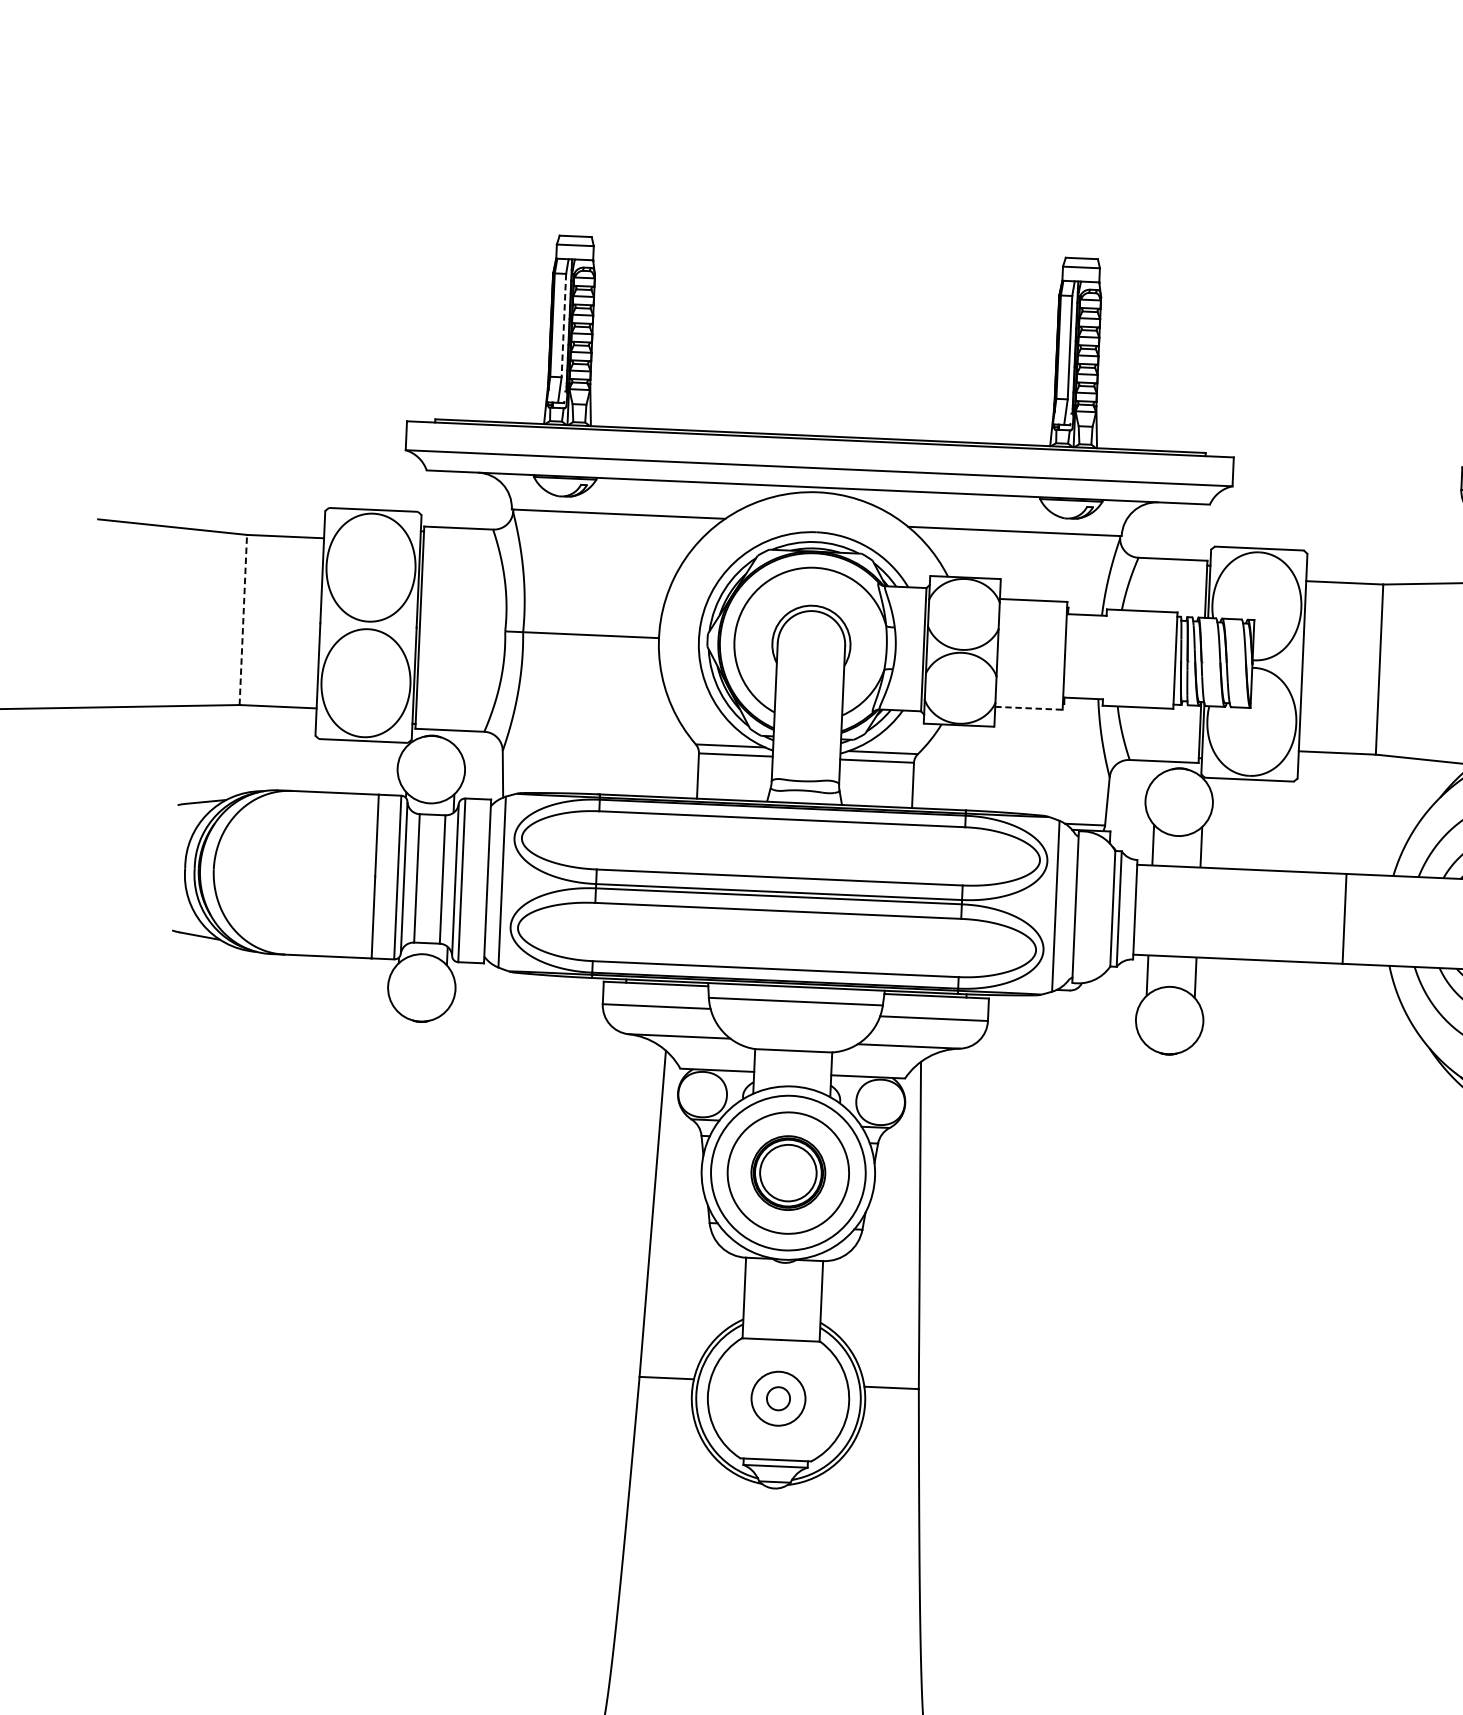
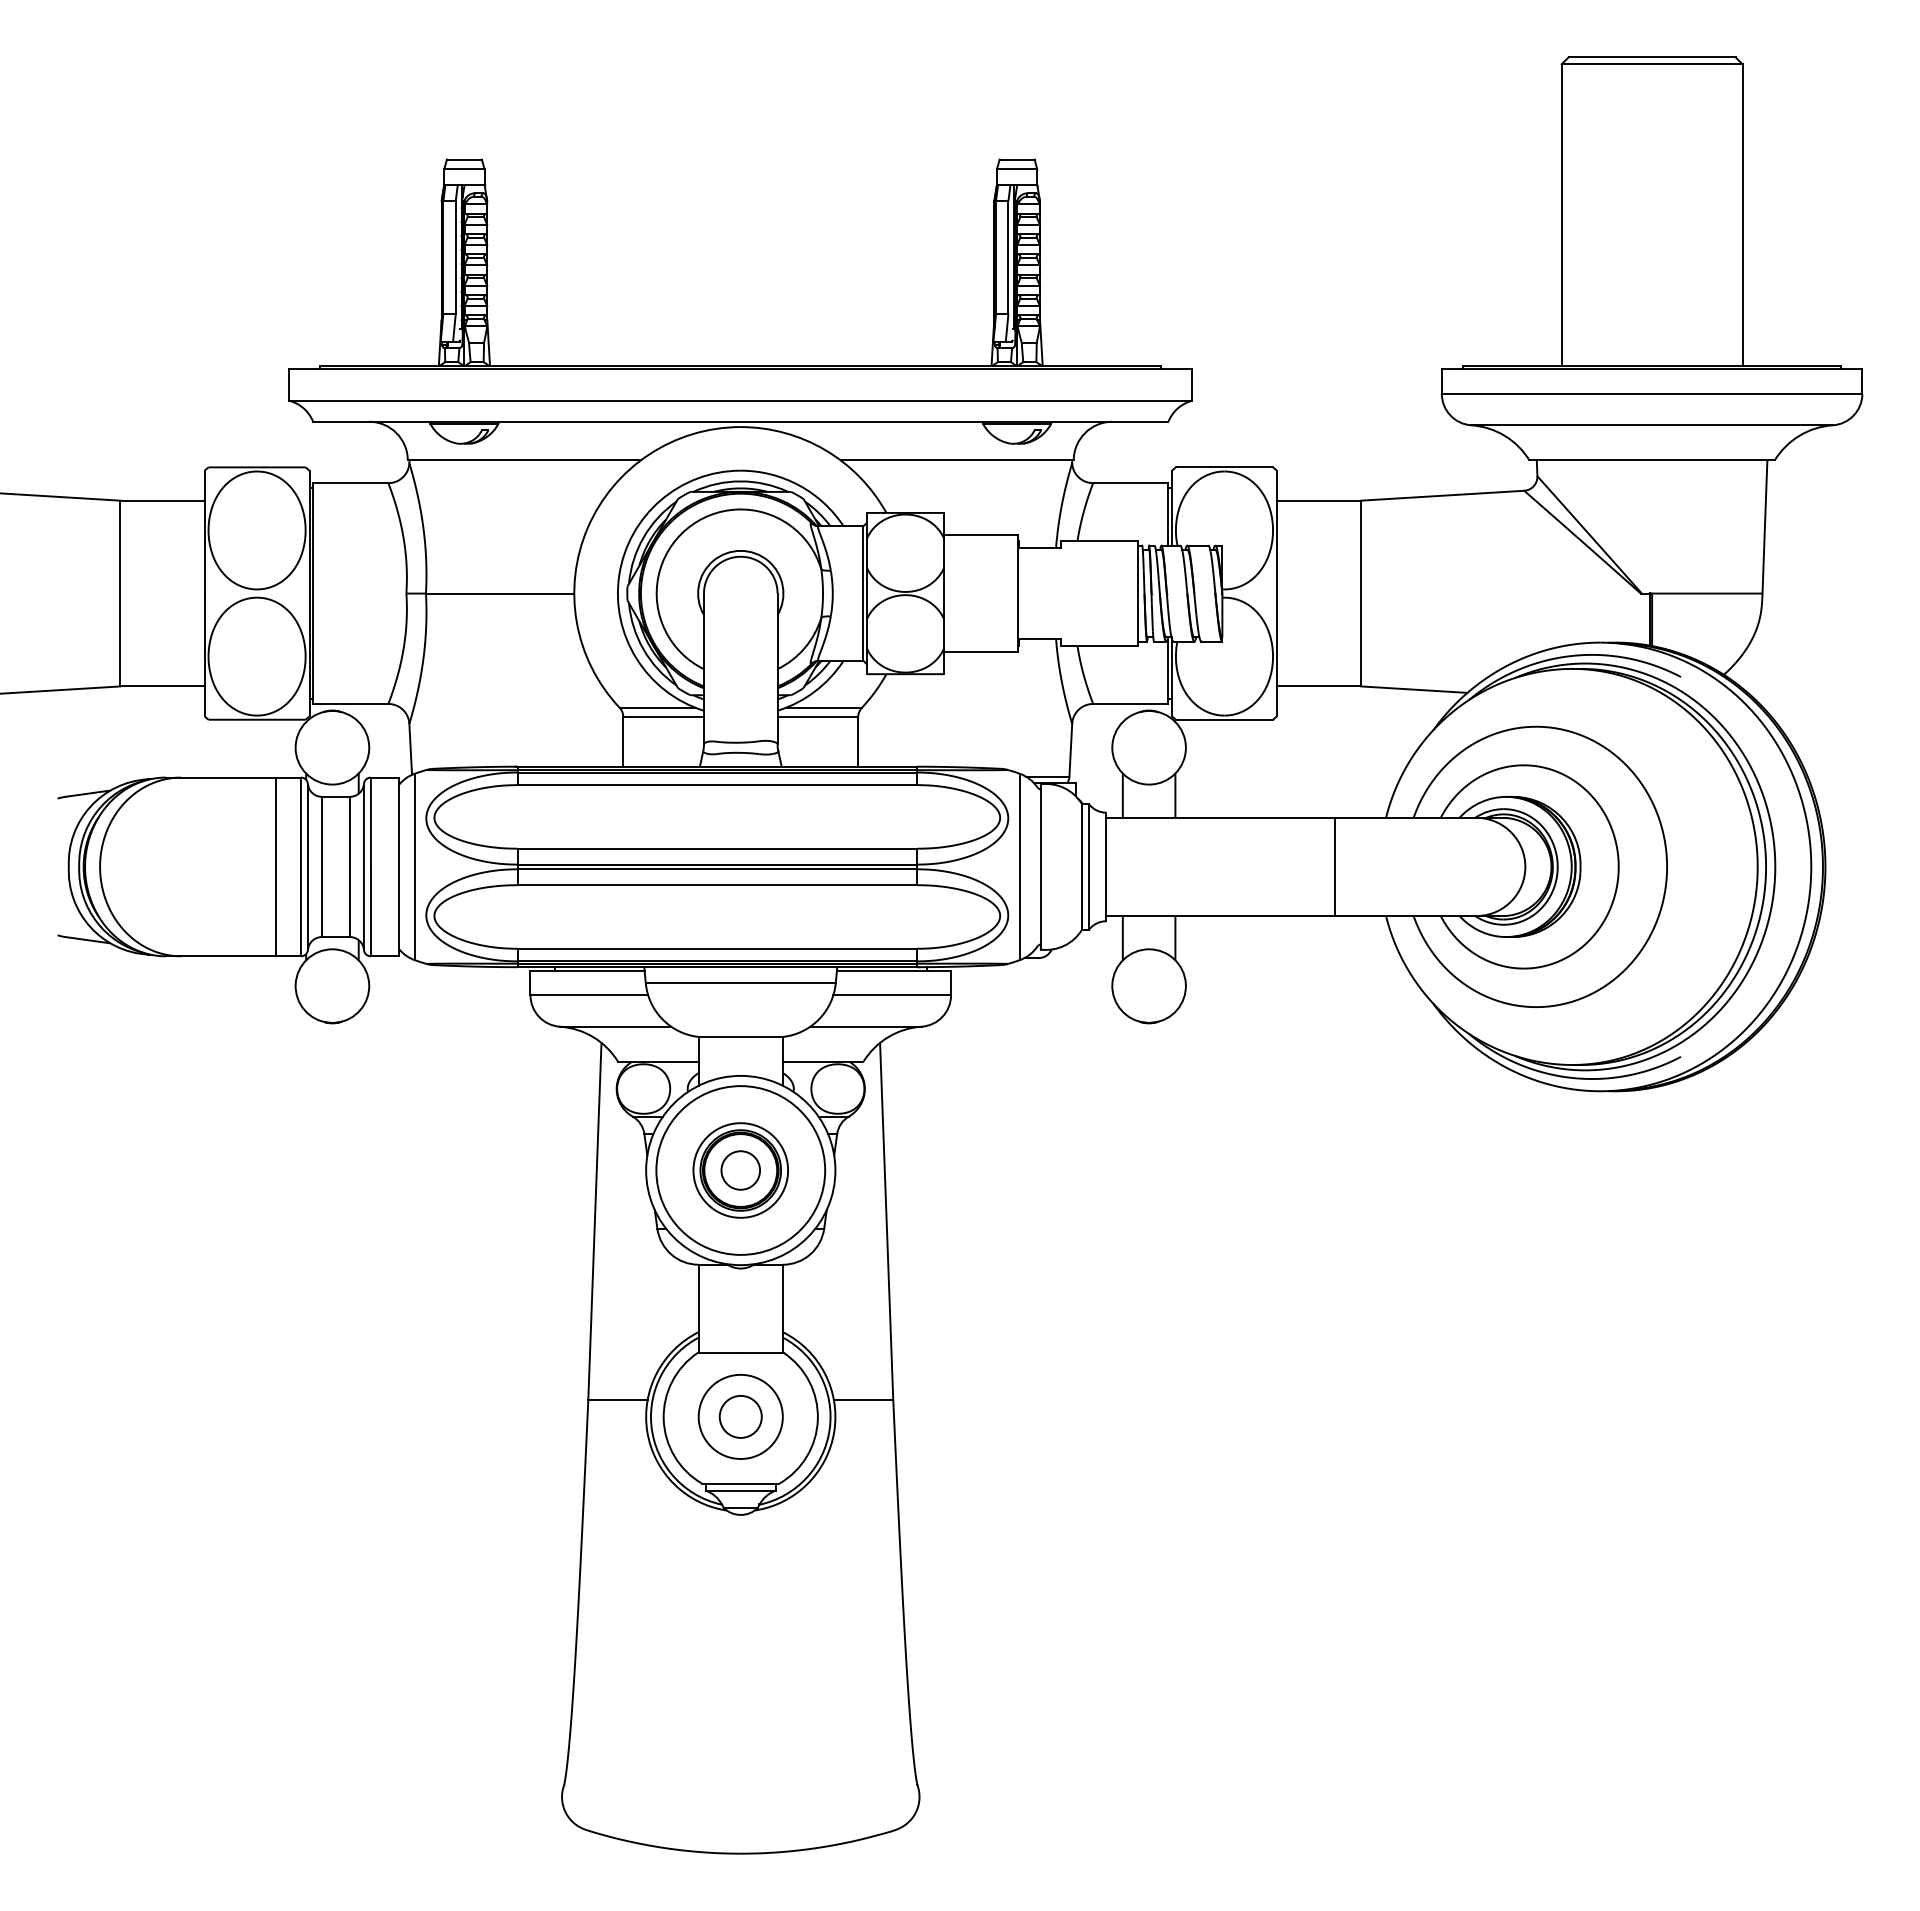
line: (563, 325) -> (455, 257), dashed -> solid
line: (243, 619) -> (120, 593), dashed -> solid
line: (1028, 708) -> (980, 652), dashed -> solid
circle: (788, 1173) -> (740, 1170), size x0.62
circle: (788, 1173) -> (740, 1170), size x0.71
circle: (778, 1398) -> (740, 1416), size x1.43
circle: (778, 1398) -> (740, 1416), size x1.67

